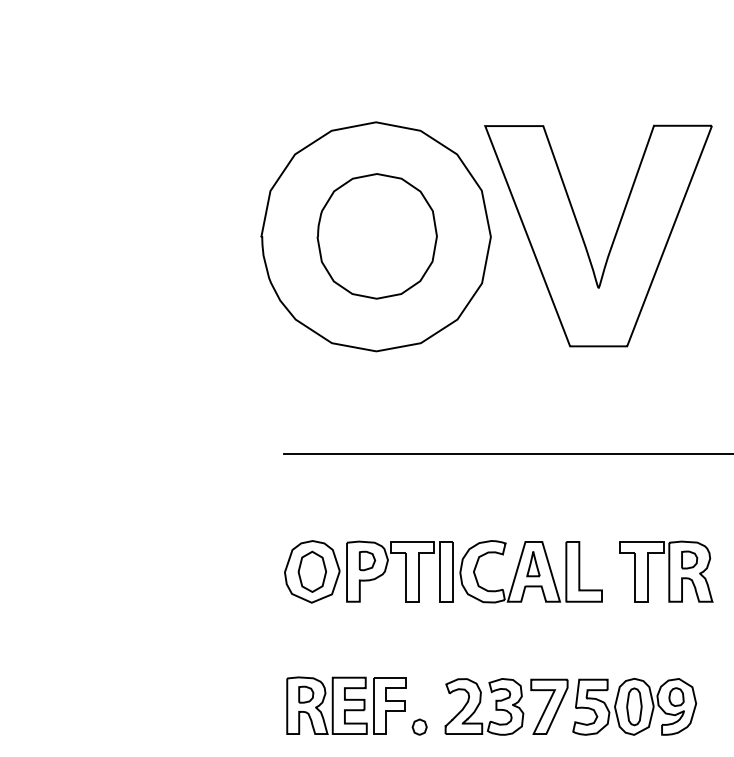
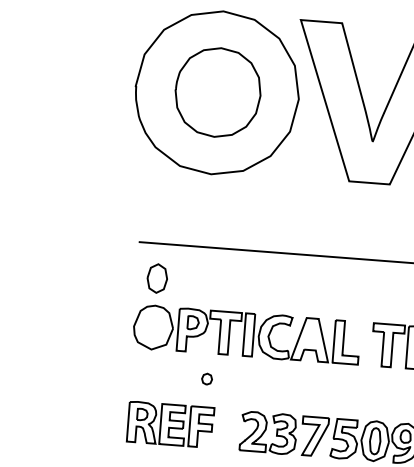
part: (533, 564) -> (311, 334), removed
part: (312, 571) -> (157, 278), moved
part: (419, 726) -> (206, 378), moved

